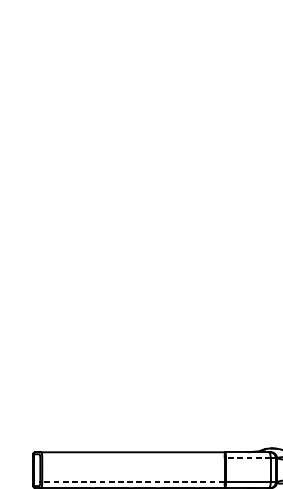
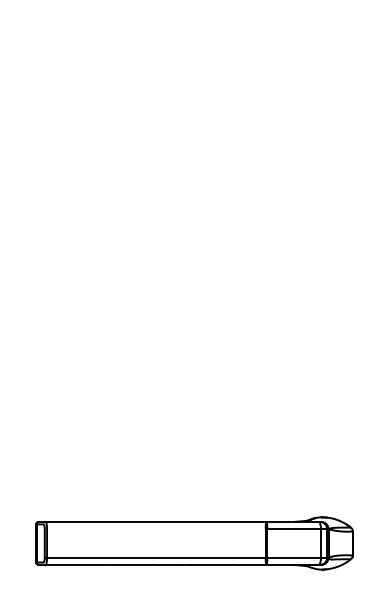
line: (248, 458) -> (294, 529), dashed -> solid
line: (132, 481) -> (155, 557), dashed -> solid

